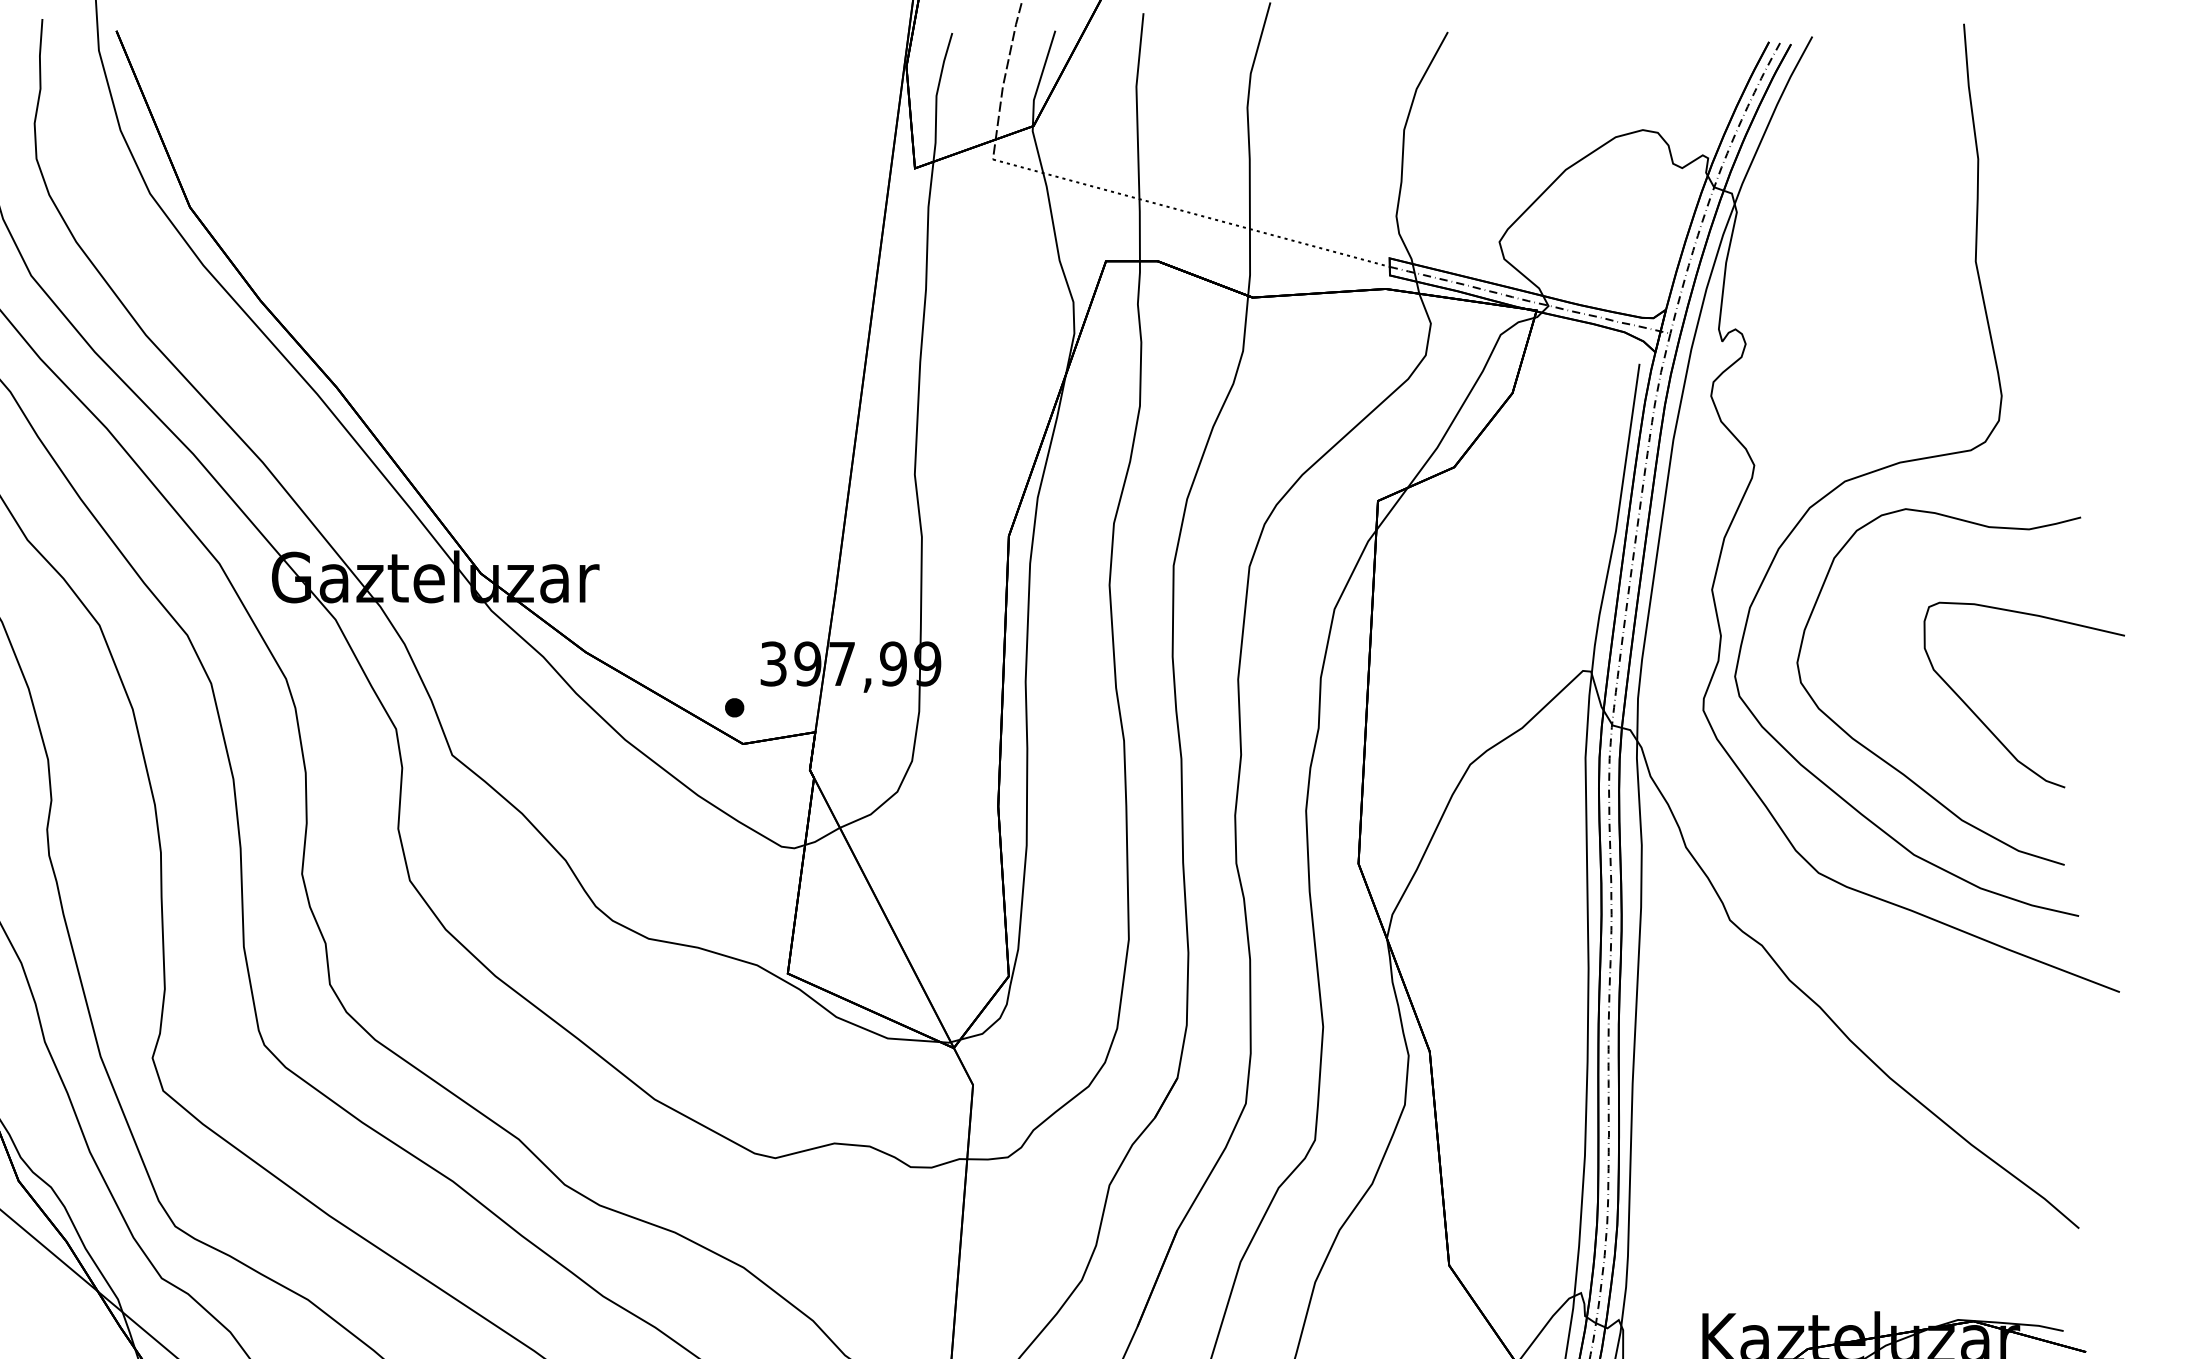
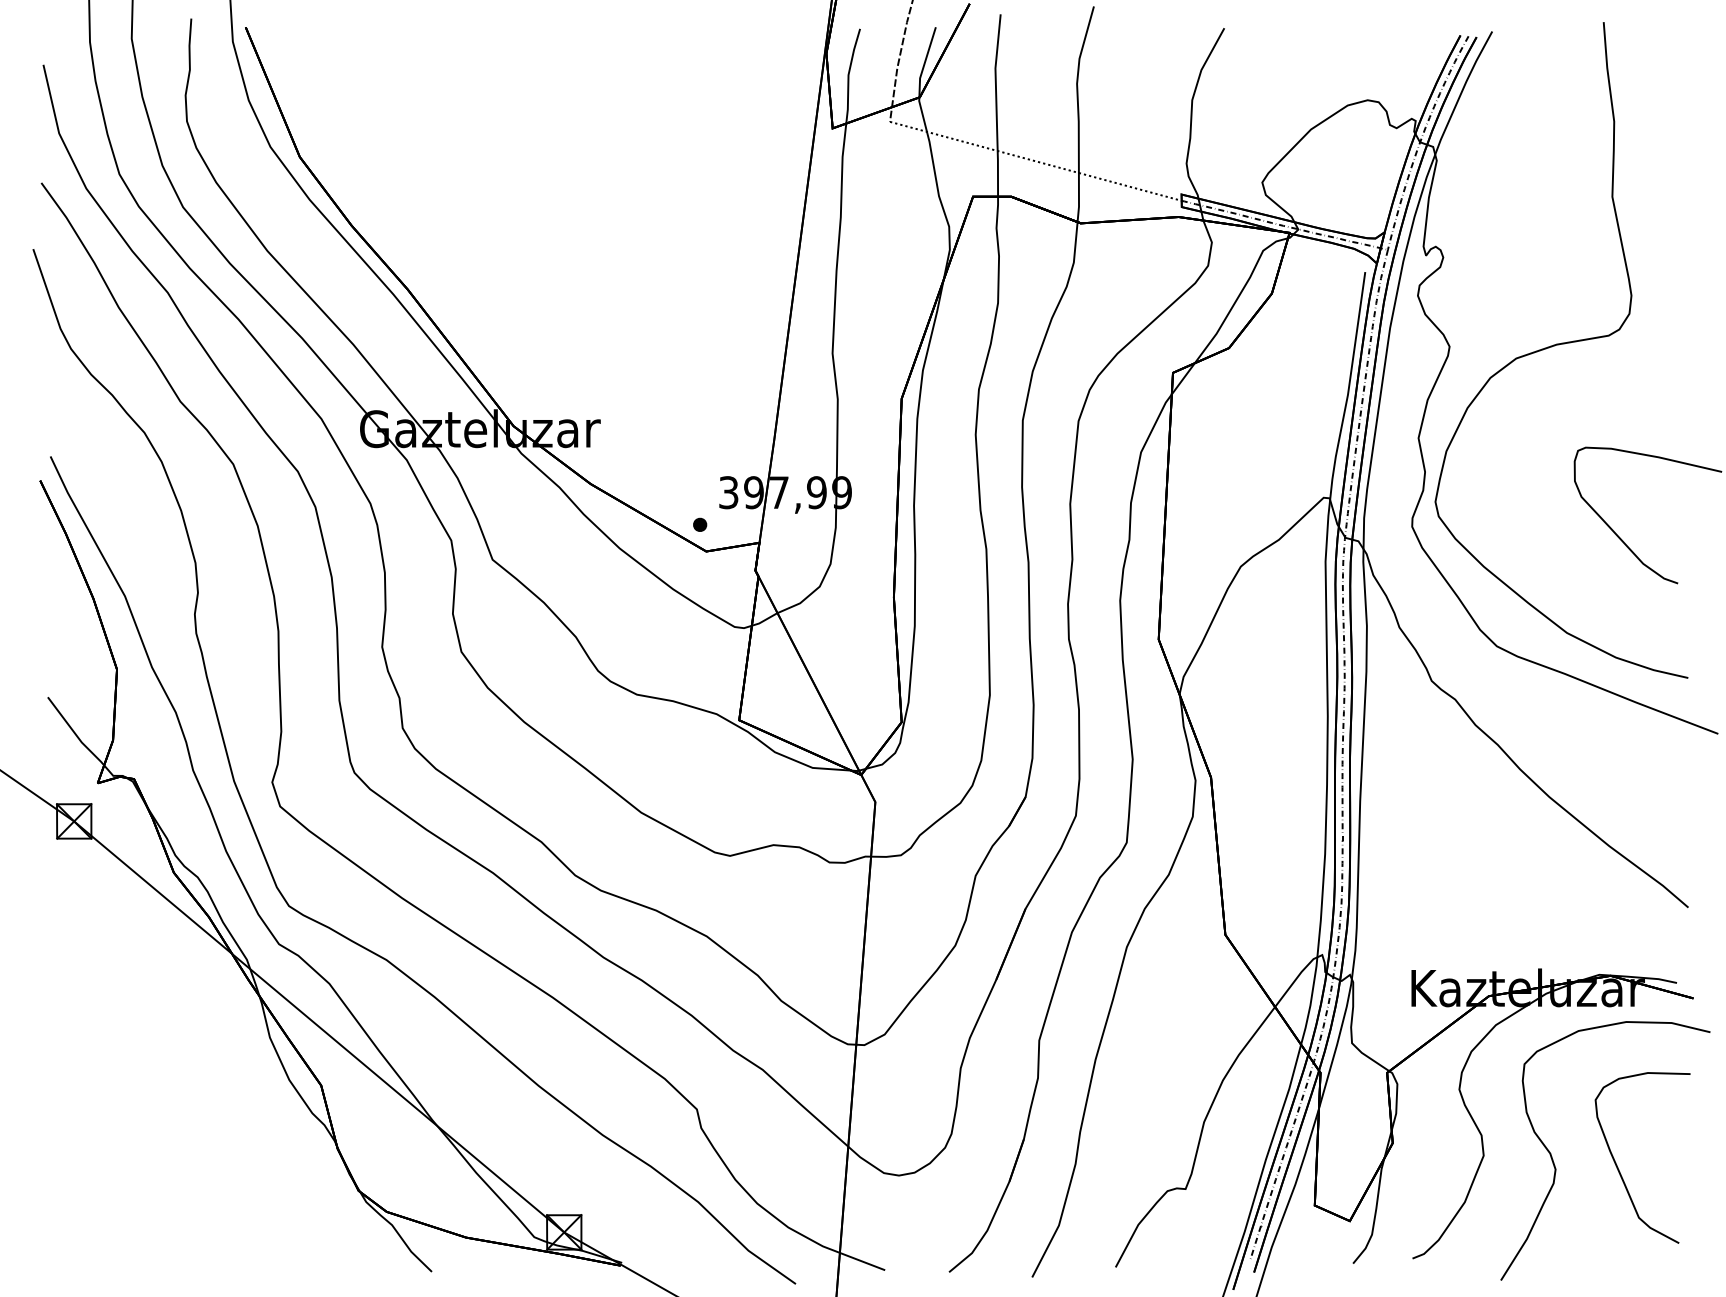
curve: (1886, 760) -> (1546, 563), removed

